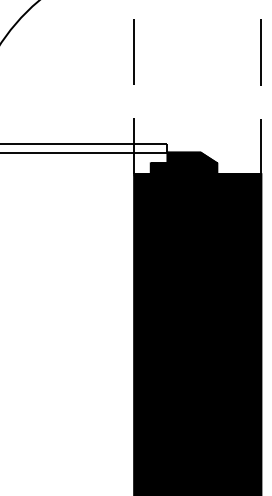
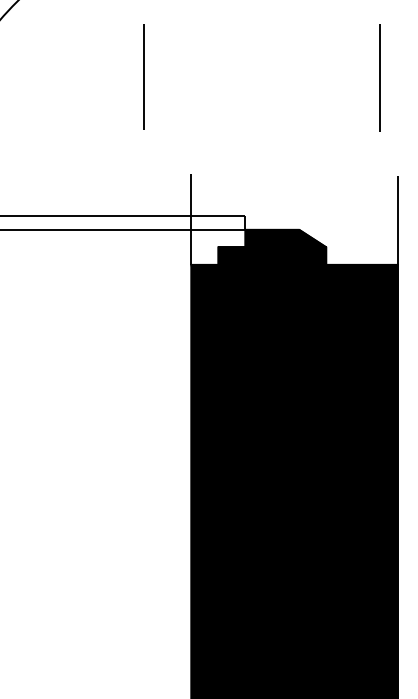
line: (133, 51) -> (143, 75), moved
line: (260, 52) -> (378, 77), moved

